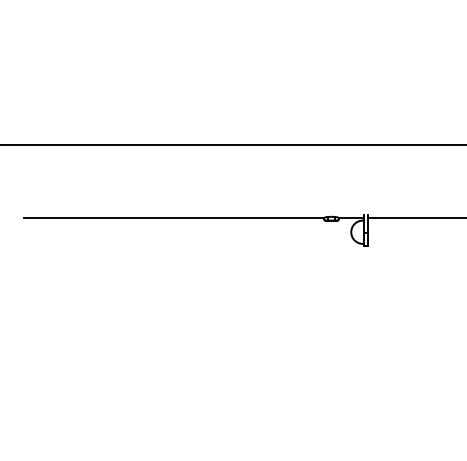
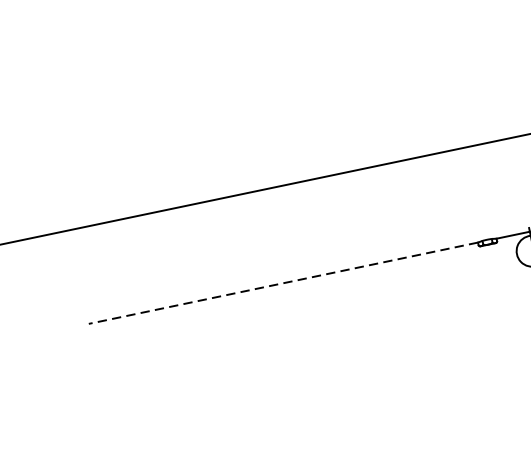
line: (174, 217) -> (283, 283), solid -> dashed

